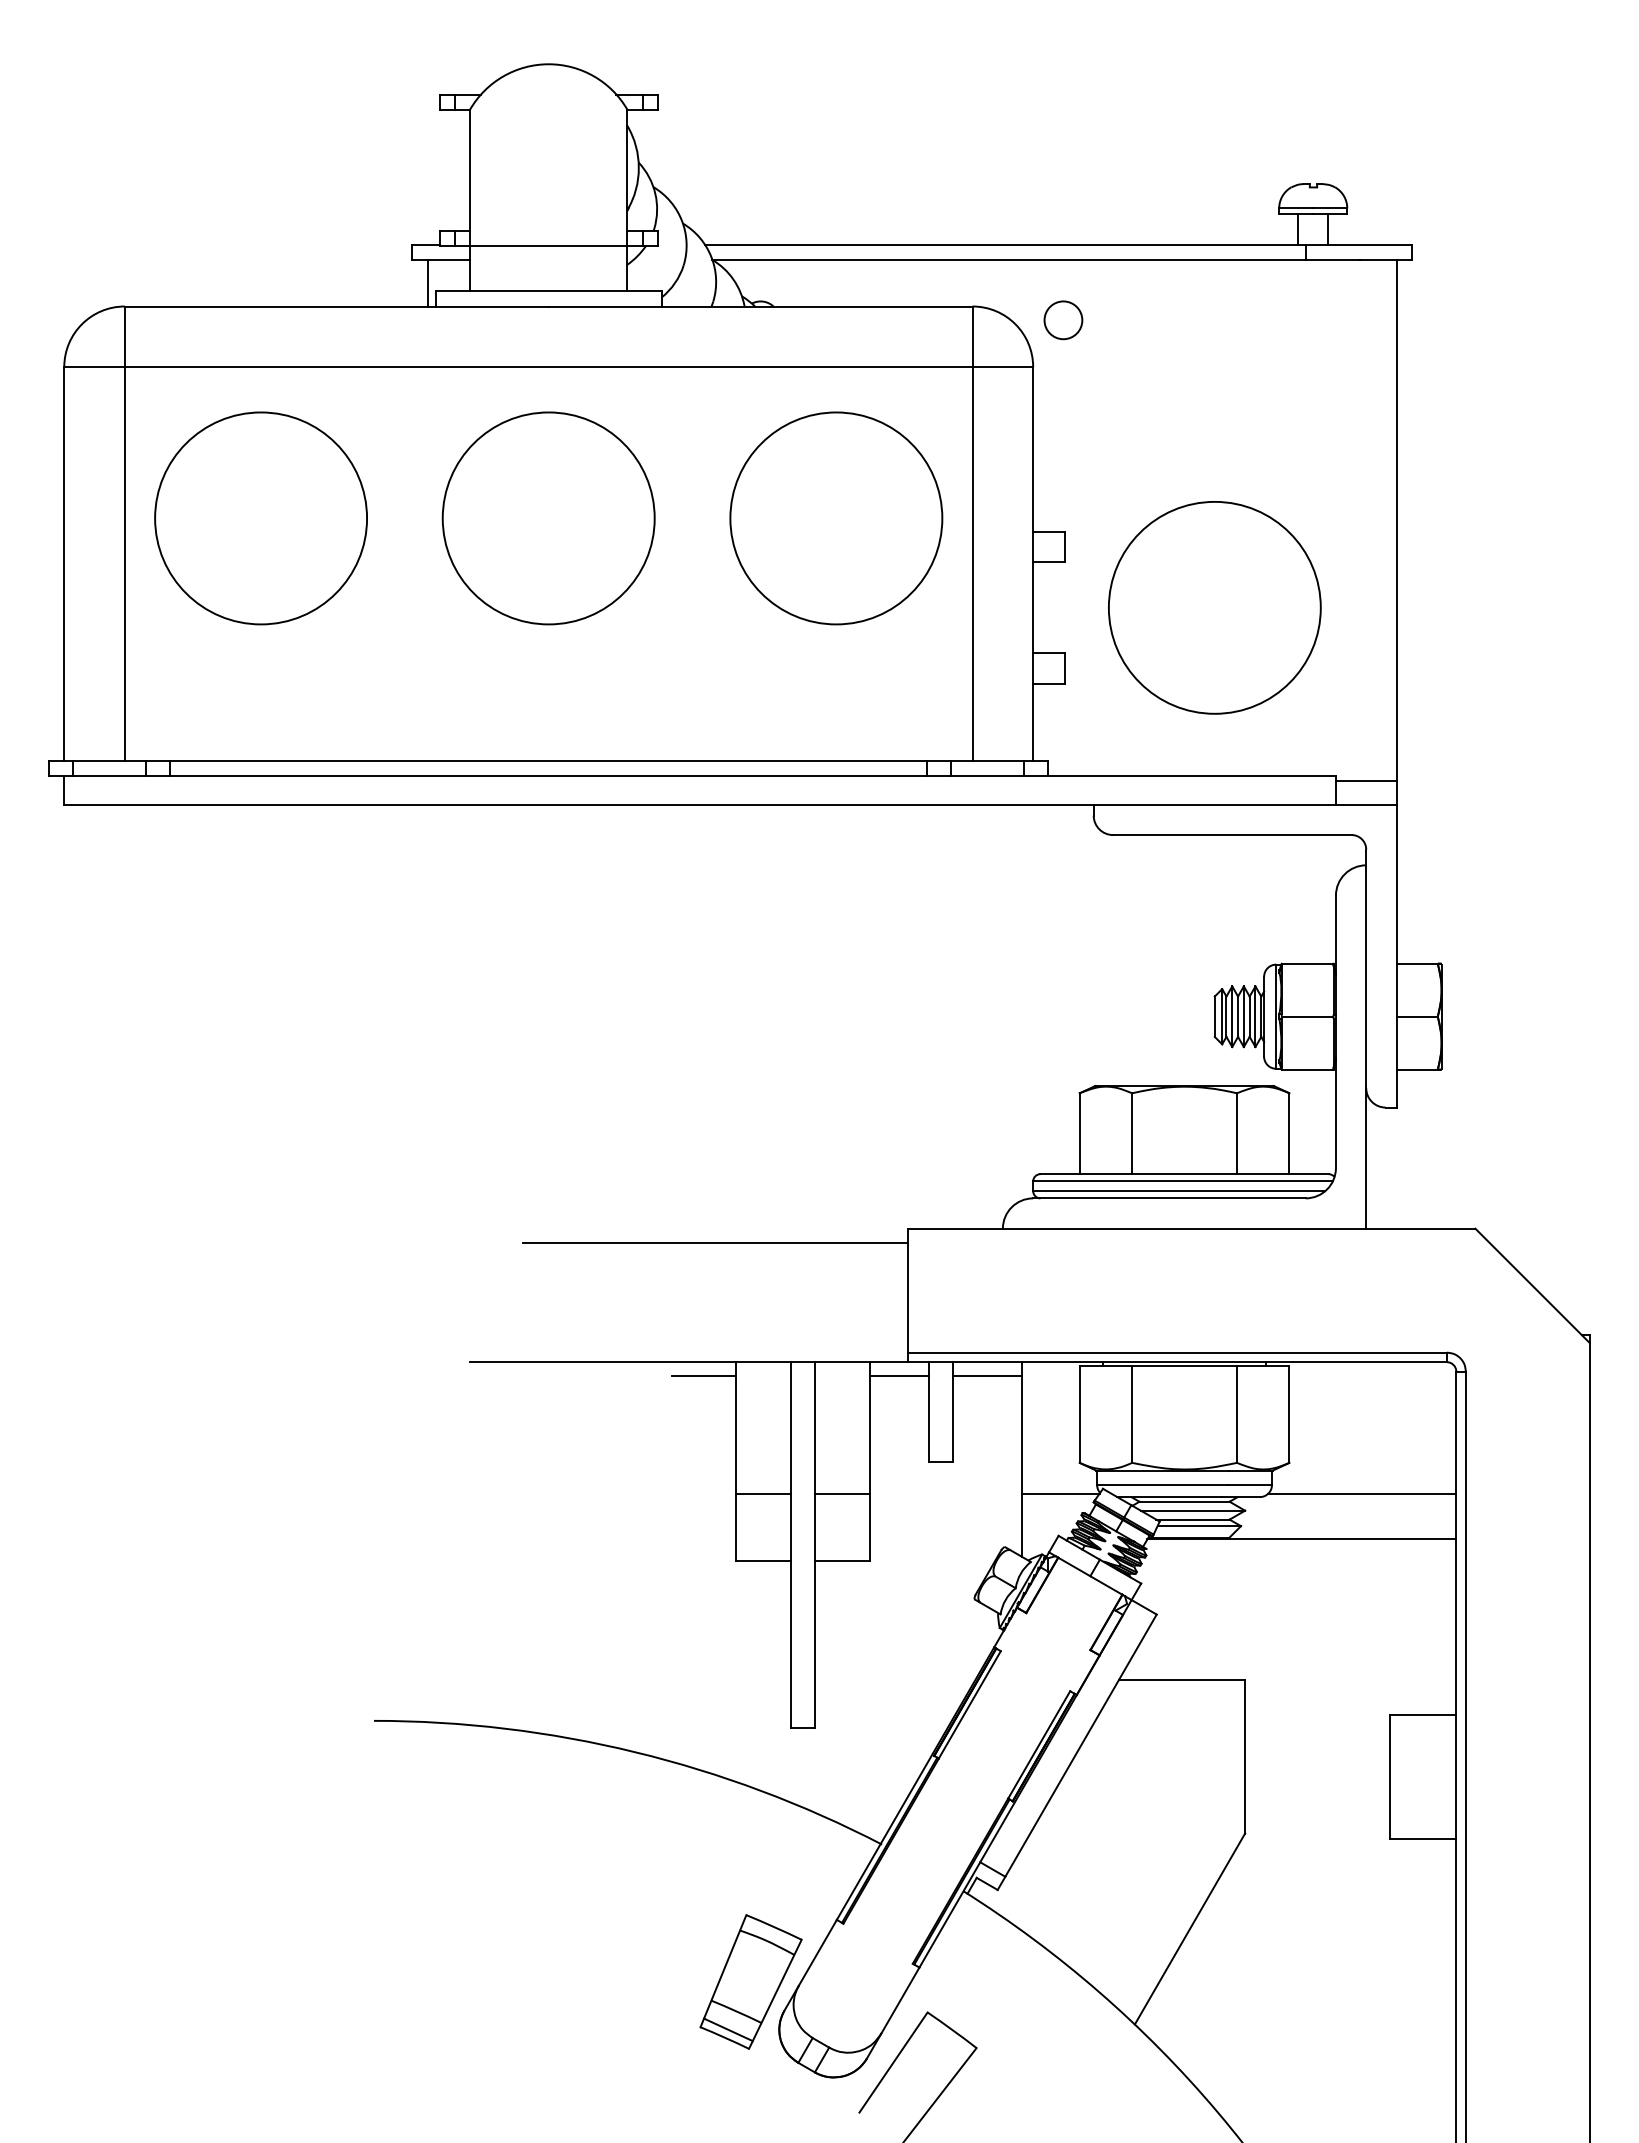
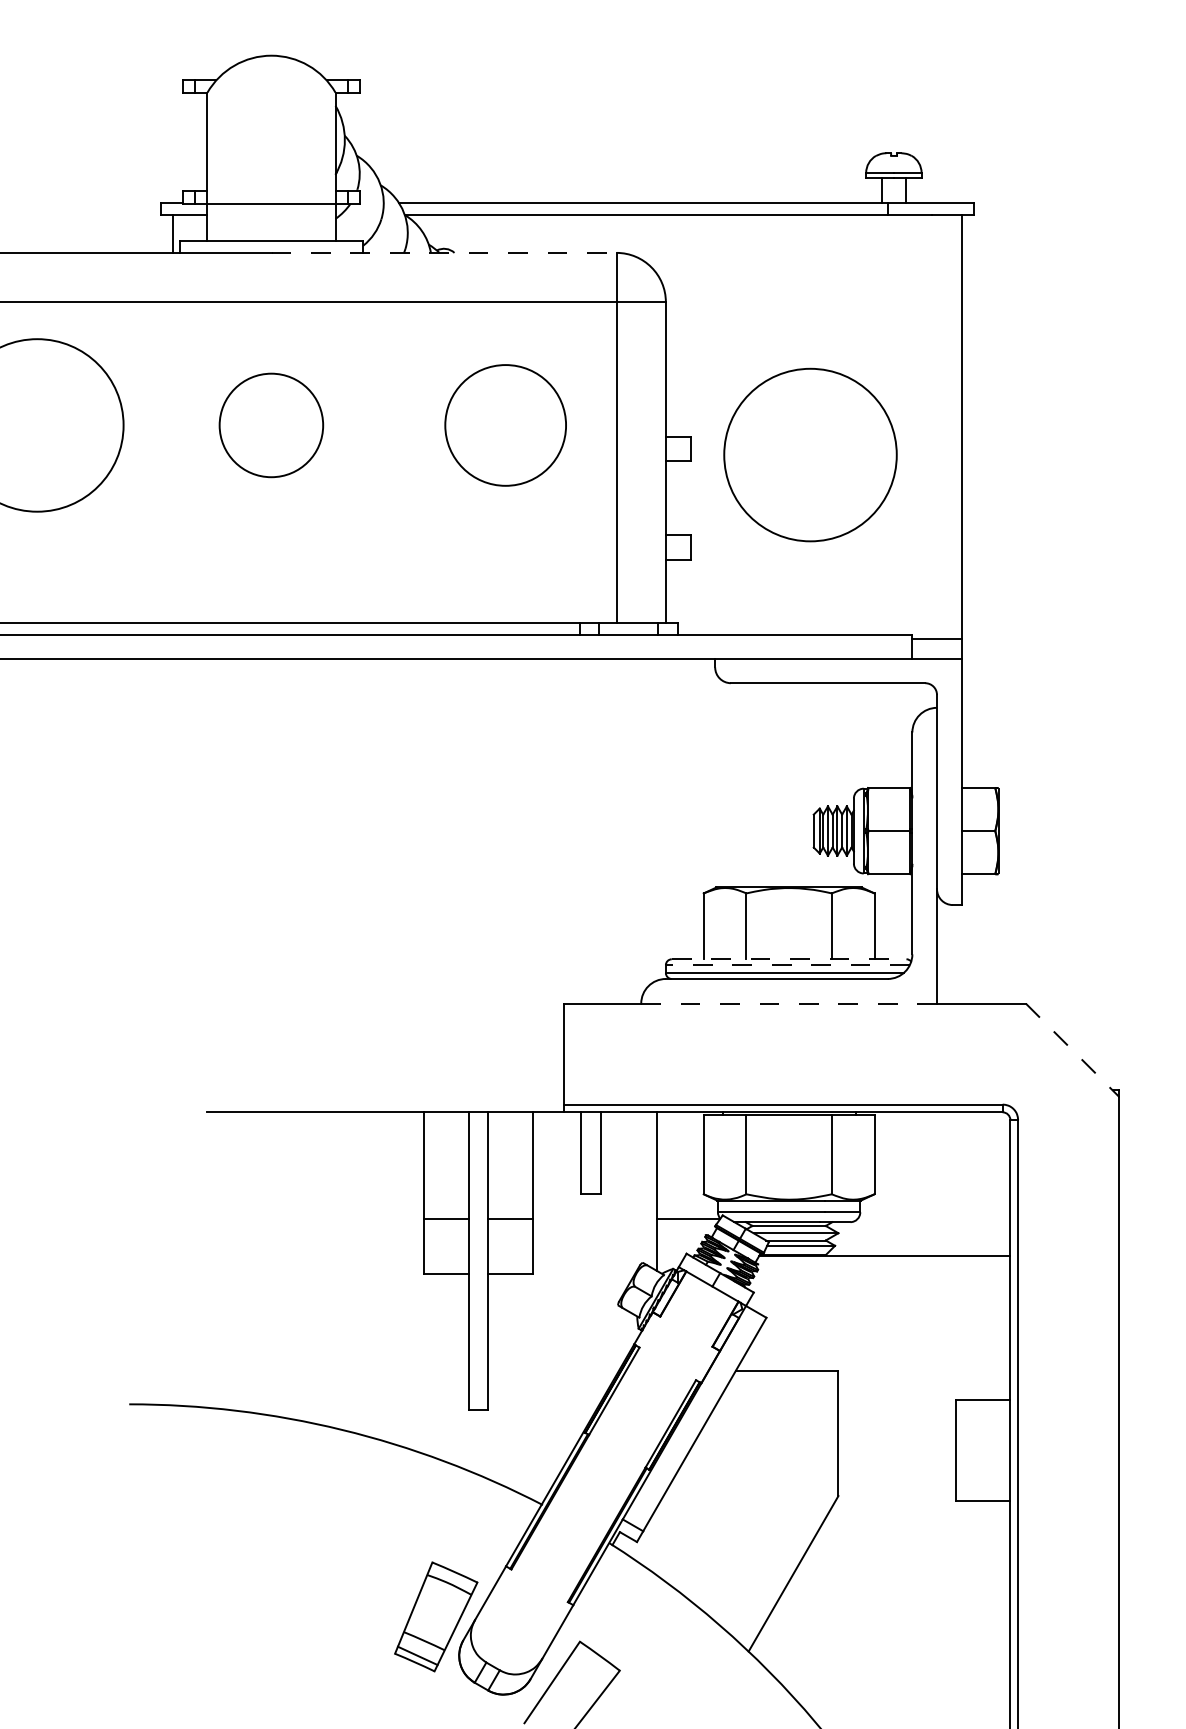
line: (760, 306) -> (443, 252), solid -> dashed
circle: (1063, 320) -> (690, 264), removed
circle: (548, 518) -> (271, 425), size x0.6
circle: (836, 518) -> (505, 425), size x0.7
circle: (1214, 607) -> (810, 454), moved
line: (1185, 1174) -> (789, 959), solid -> dashed
line: (1183, 1181) -> (788, 965), solid -> dashed
line: (1184, 1228) -> (789, 1003), solid -> dashed
line: (715, 1242) -> (407, 1014), removed
line: (1532, 1285) -> (1072, 1049), solid -> dashed
line: (703, 1376) -> (397, 1123), removed
line: (899, 1376) -> (557, 1123), removed
line: (987, 1376) -> (628, 1123), removed
line: (1362, 1493) -> (933, 1219), removed

